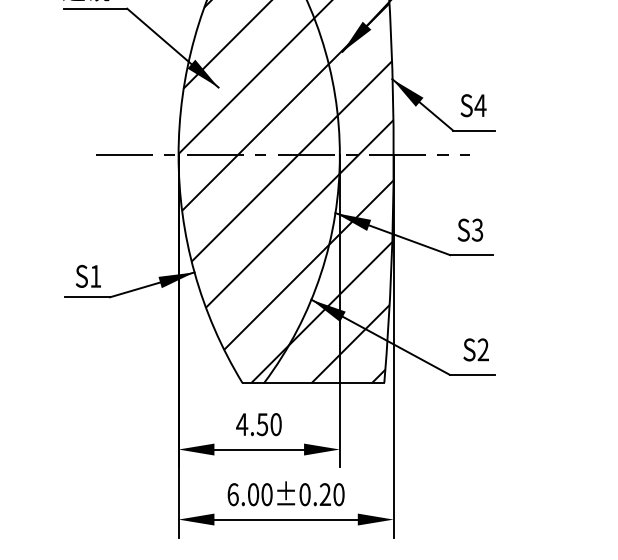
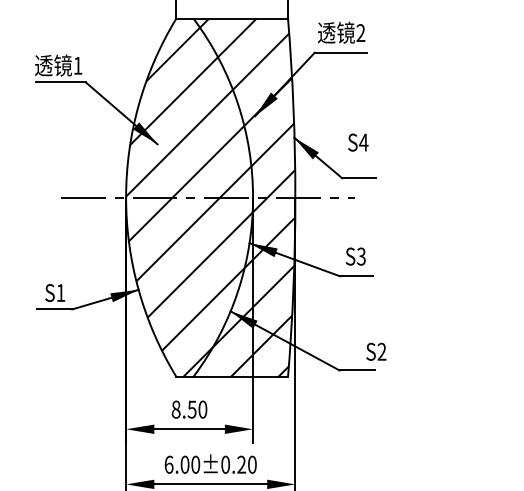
text: (473, 105) -> (358, 142), moved
text: (476, 349) -> (376, 351), moved
text: (241, 424) -> (175, 409), 4.50 -> 8.50

